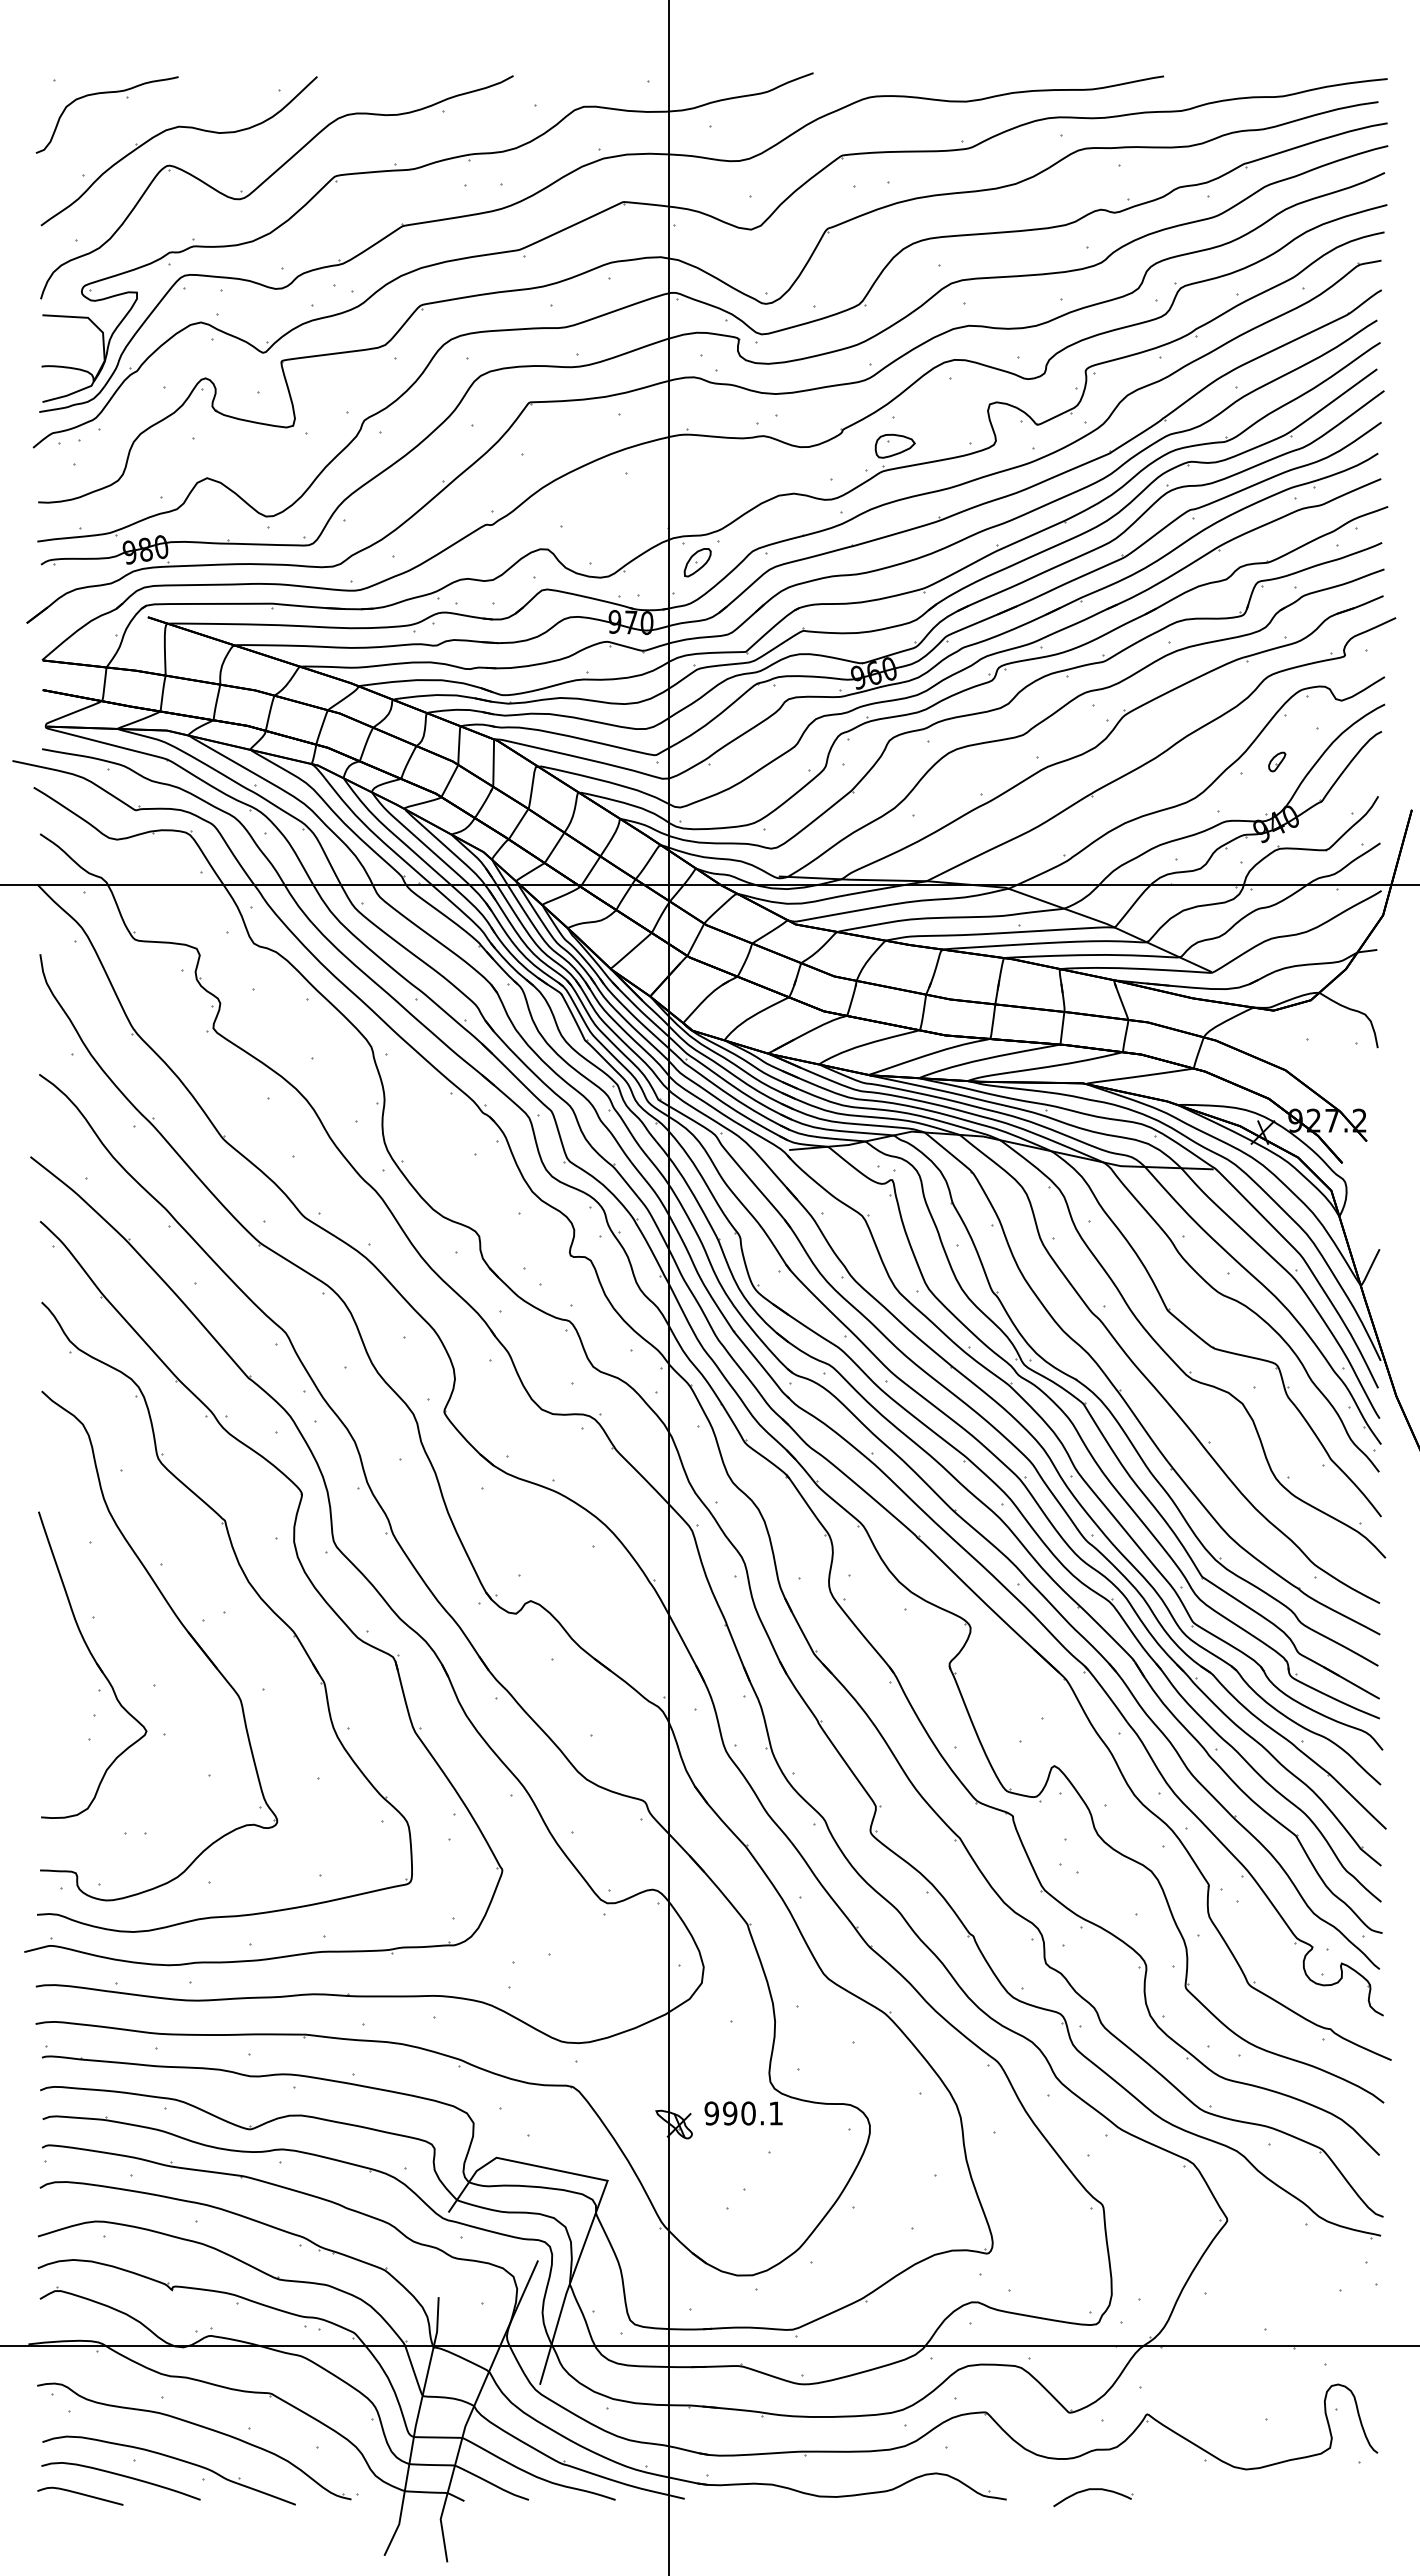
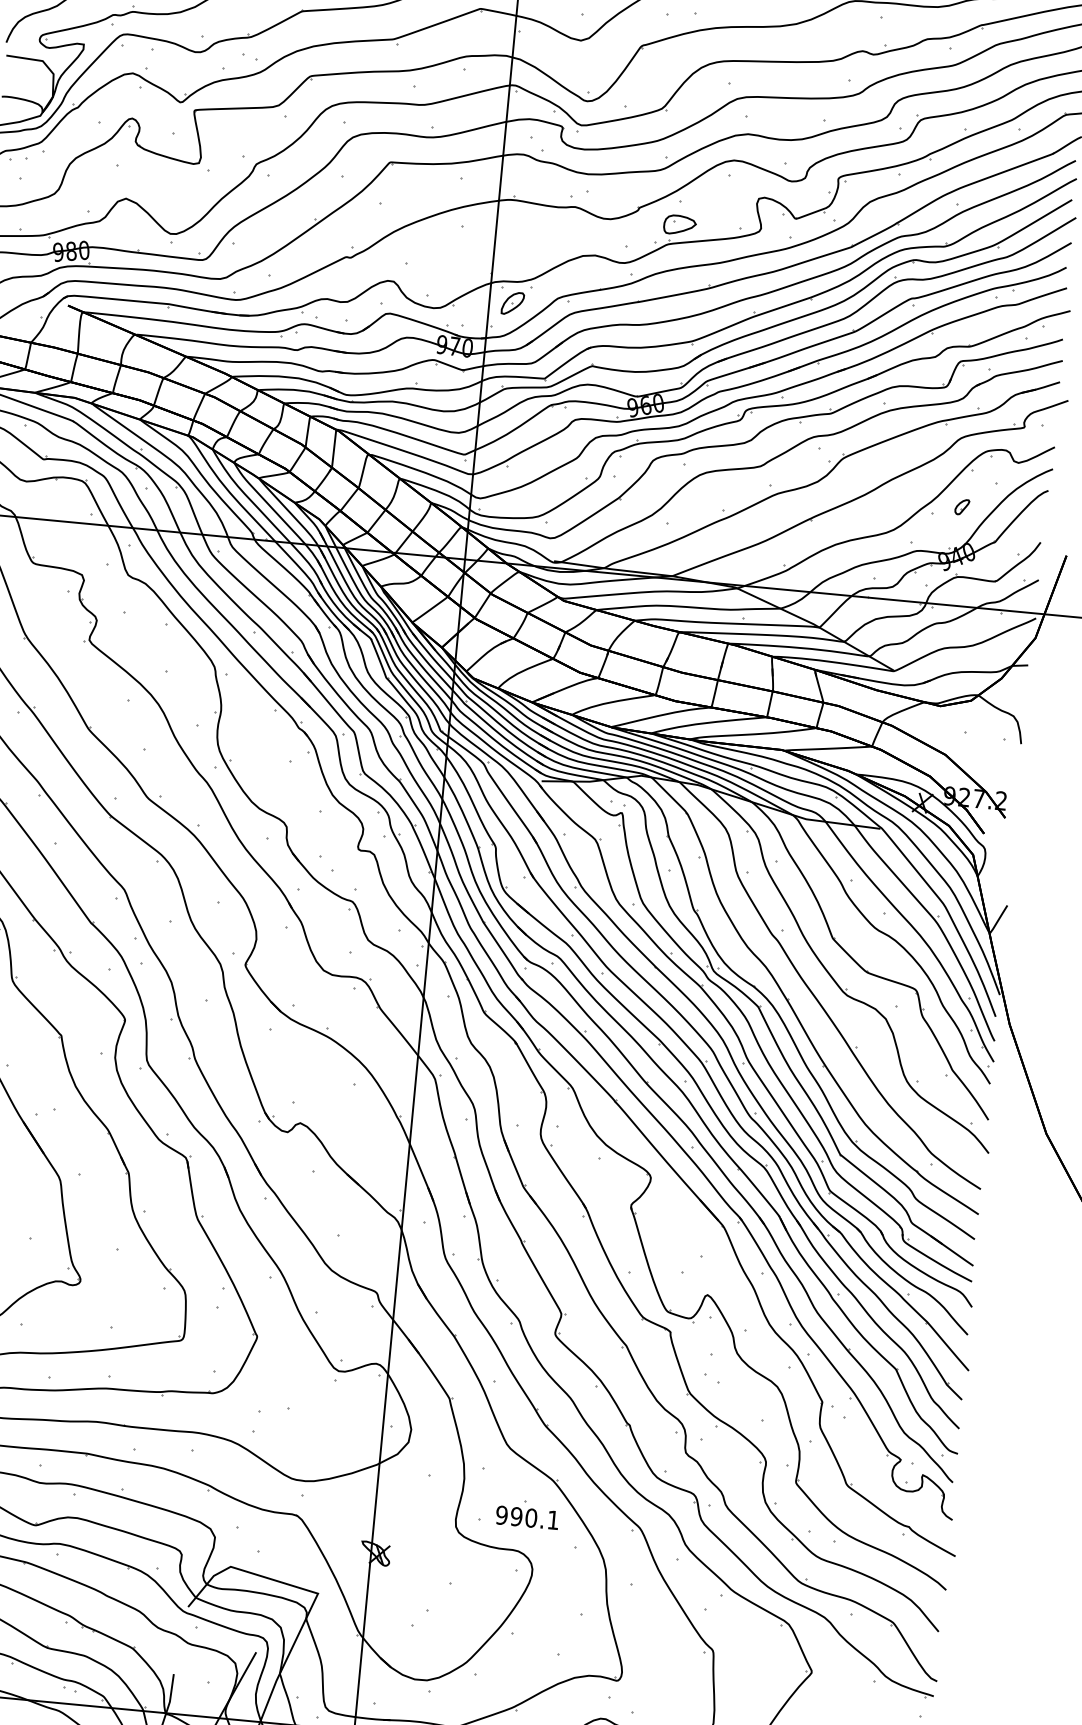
text: (743, 2113) -> (527, 1517), moved

